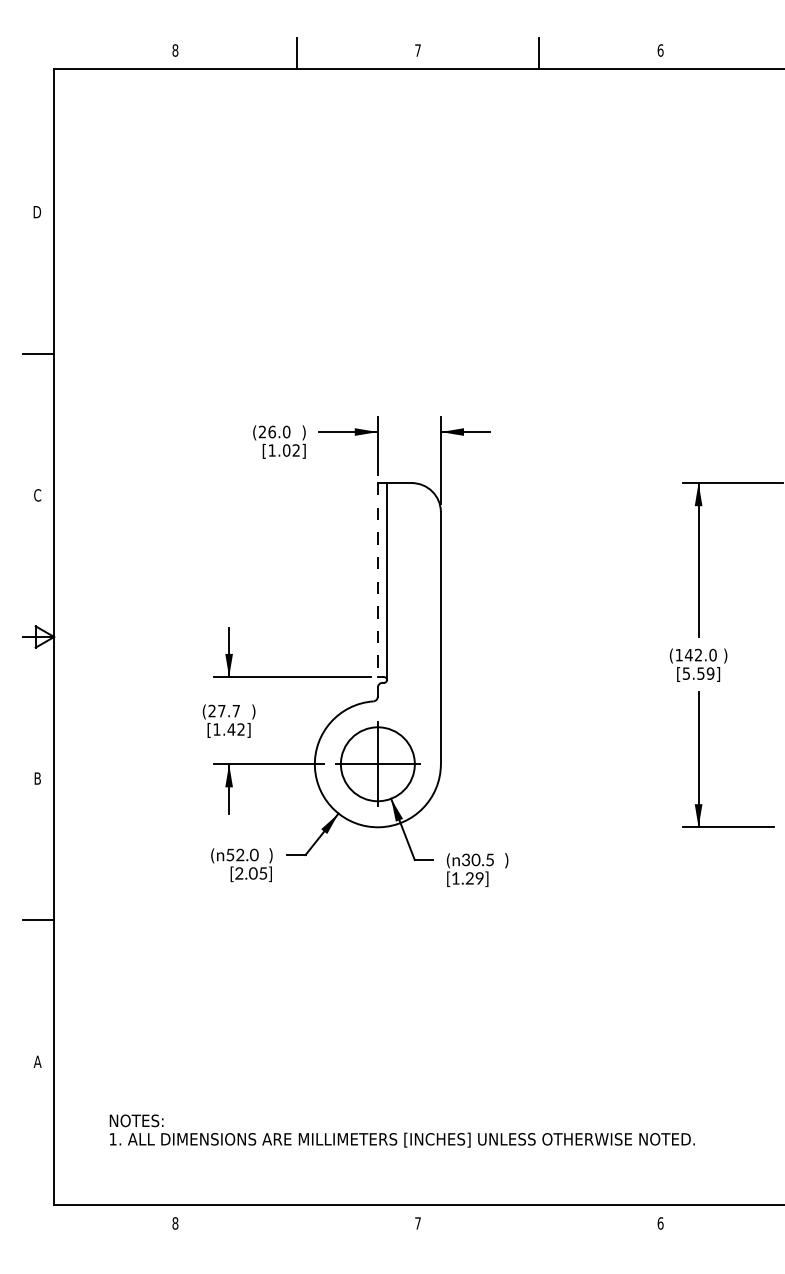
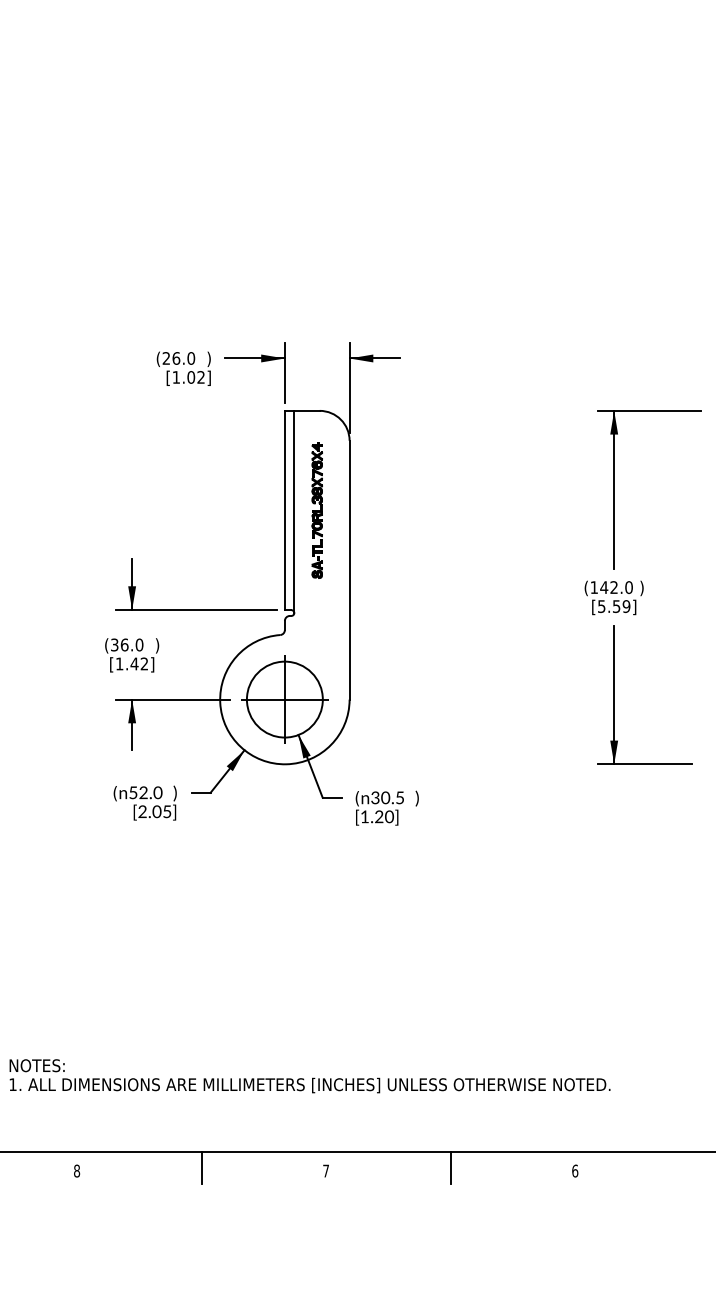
part: (408, 579) -> (316, 509), added
line: (377, 580) -> (284, 510), dashed -> solid
text: (224, 710) -> (127, 644), (27.7 -> (36.0
text: (479, 878) -> (389, 816), [1.29] -> [1.20]
line: (296, 1219) -> (201, 1167), added
line: (539, 1219) -> (450, 1167), added

